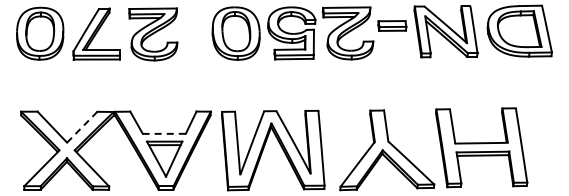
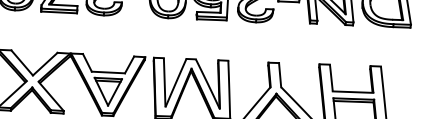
line: (82, 127) -> (45, 64), dashed -> solid
line: (163, 133) -> (107, 72), dashed -> solid

